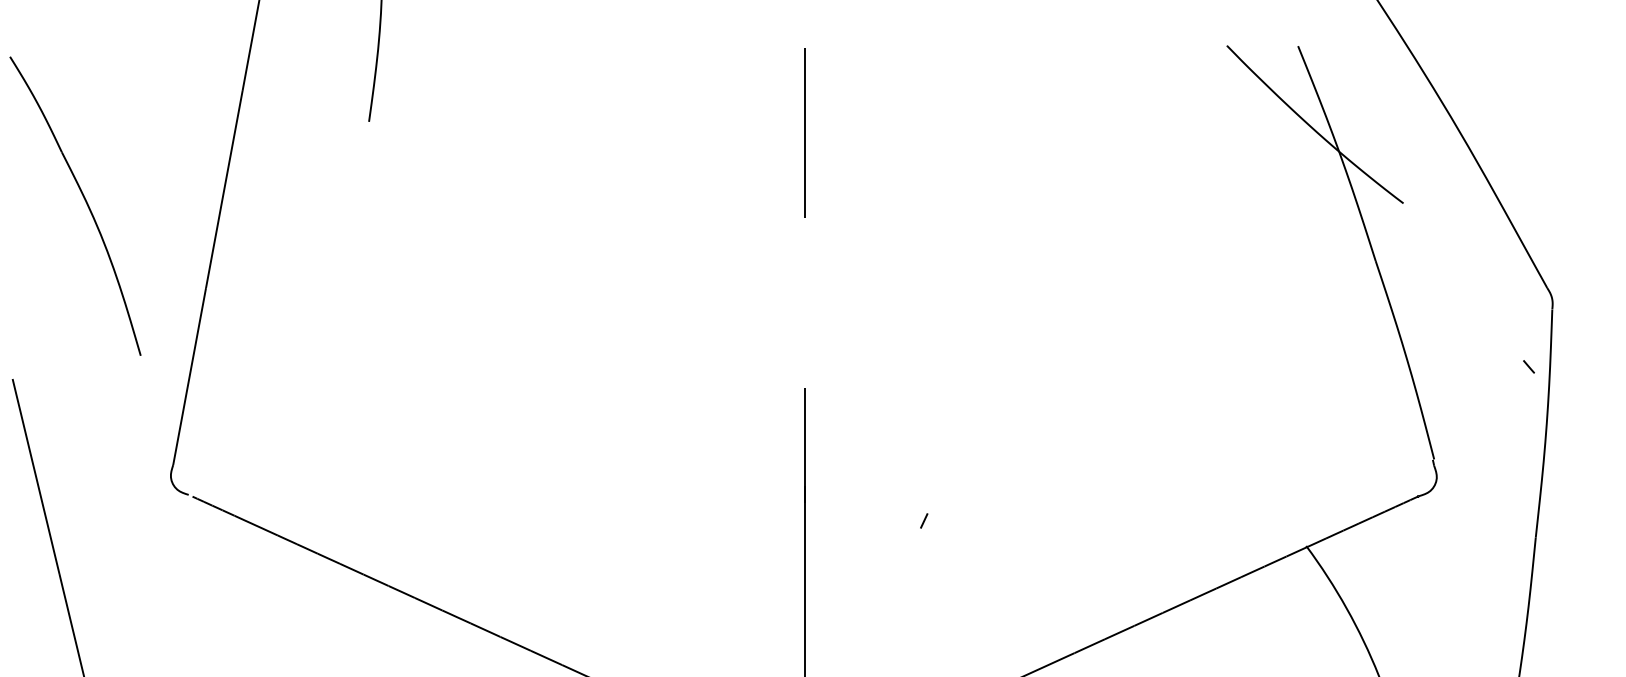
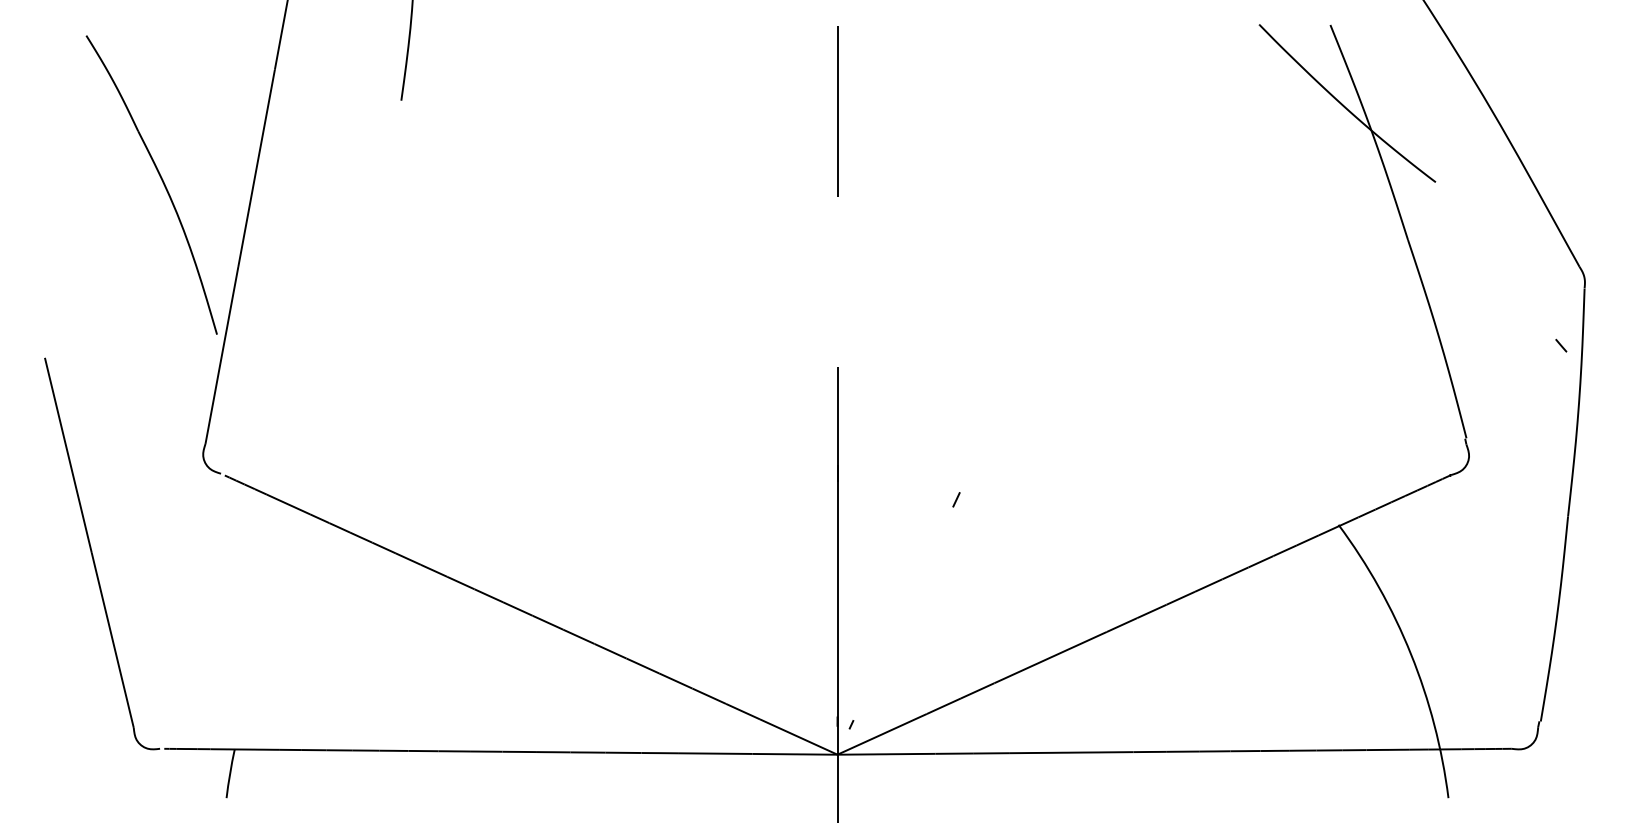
part: (85, 201) -> (161, 180), moved

